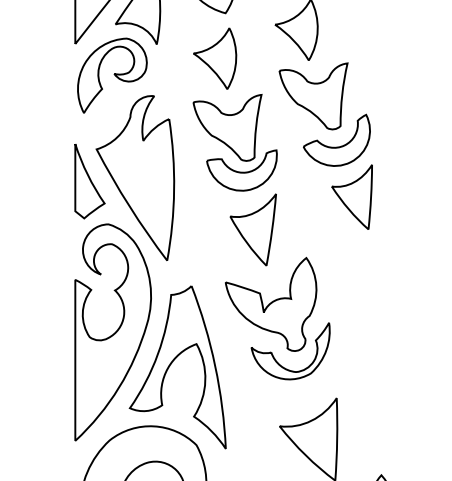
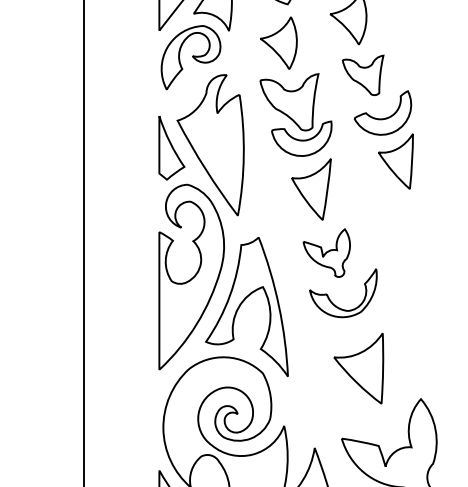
part: (314, 96) -> (363, 75), size x0.7
part: (270, 303) -> (326, 252), size x0.6

